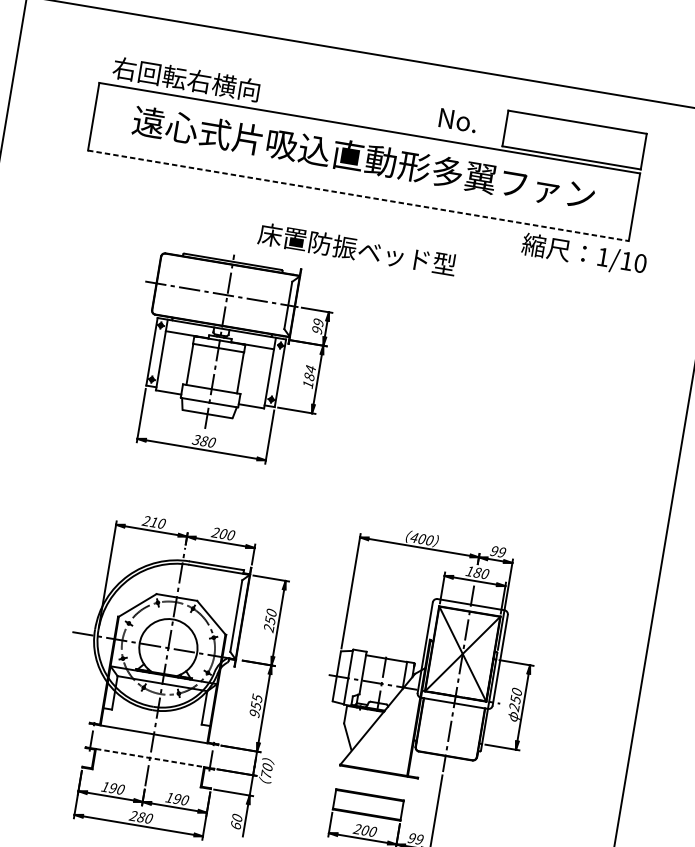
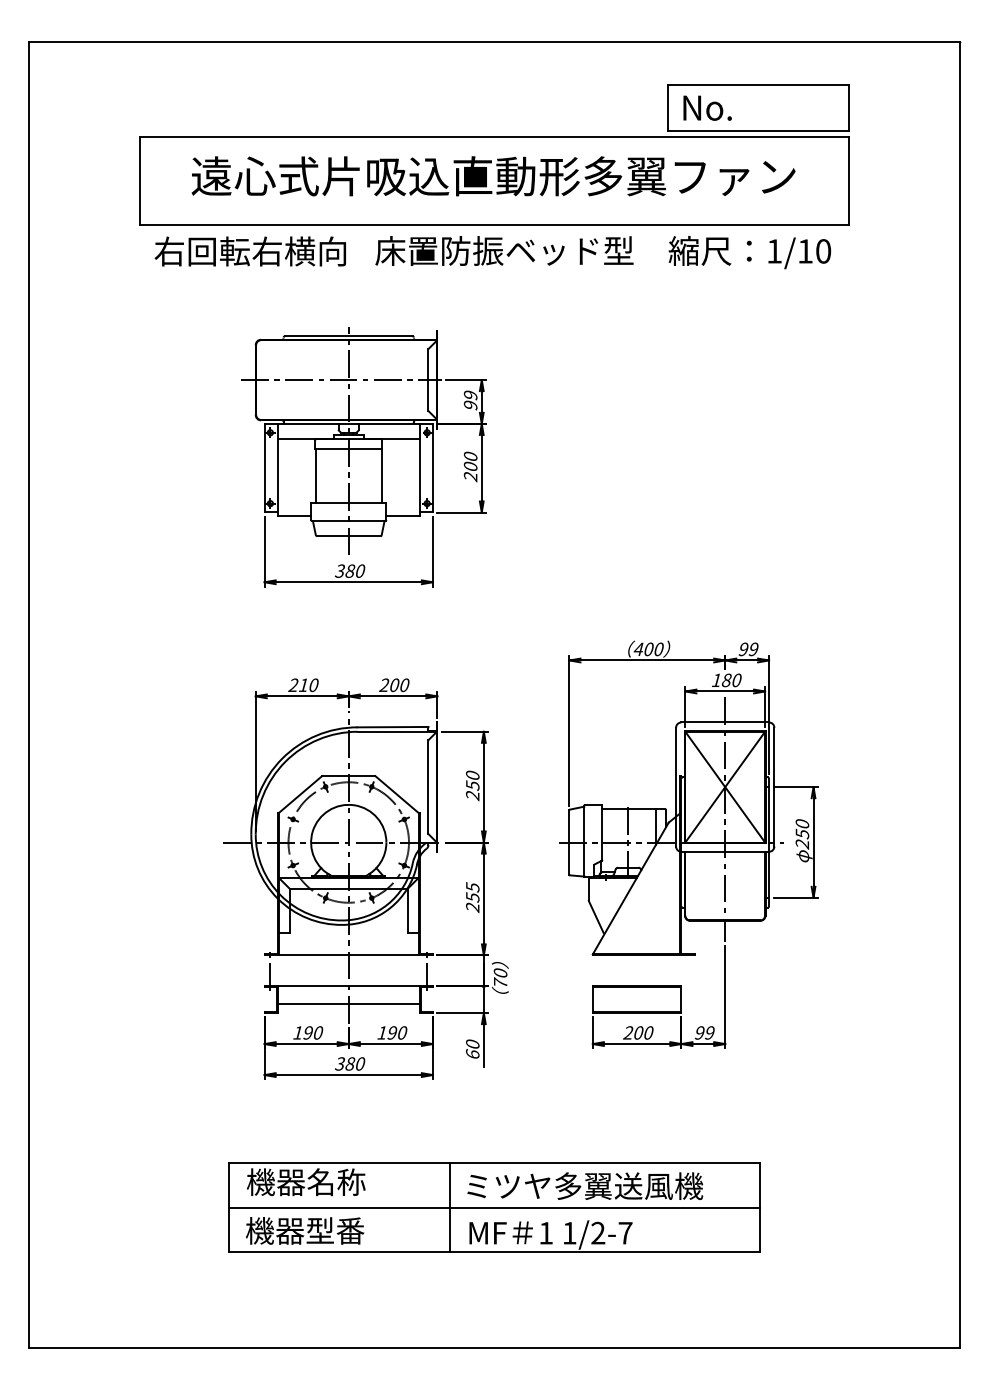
text: (185, 79) -> (249, 251), moved
text: (458, 120) -> (707, 107), moved
line: (358, 195) -> (494, 225), dashed -> solid
text: (357, 249) -> (504, 250), moved
text: (583, 254) -> (749, 252), moved
text: (309, 376) -> (470, 466), 184 -> 200
text: (254, 713) -> (472, 907), 955 -> 255
line: (149, 758) -> (348, 986), dashed -> solid
line: (147, 771) -> (348, 1004), added
text: (132, 816) -> (339, 1064), 280 -> 380

